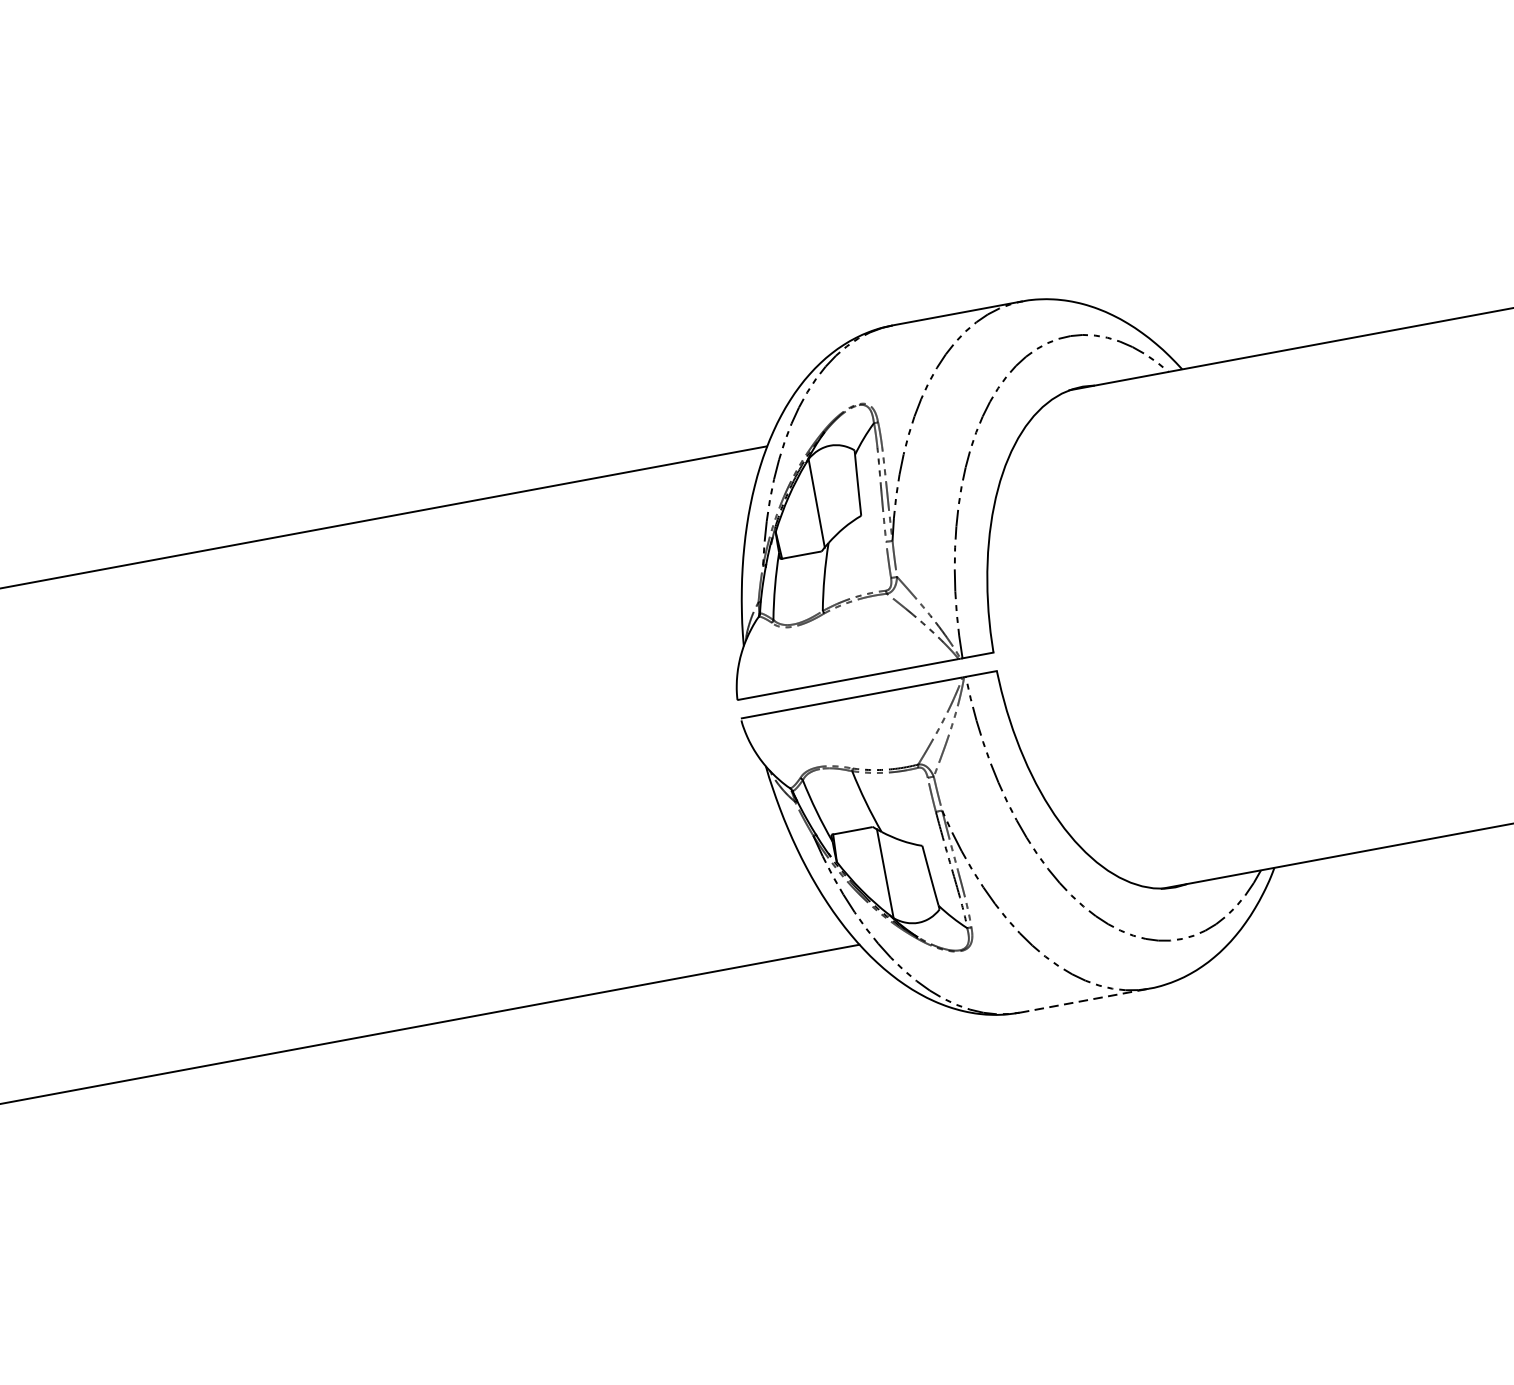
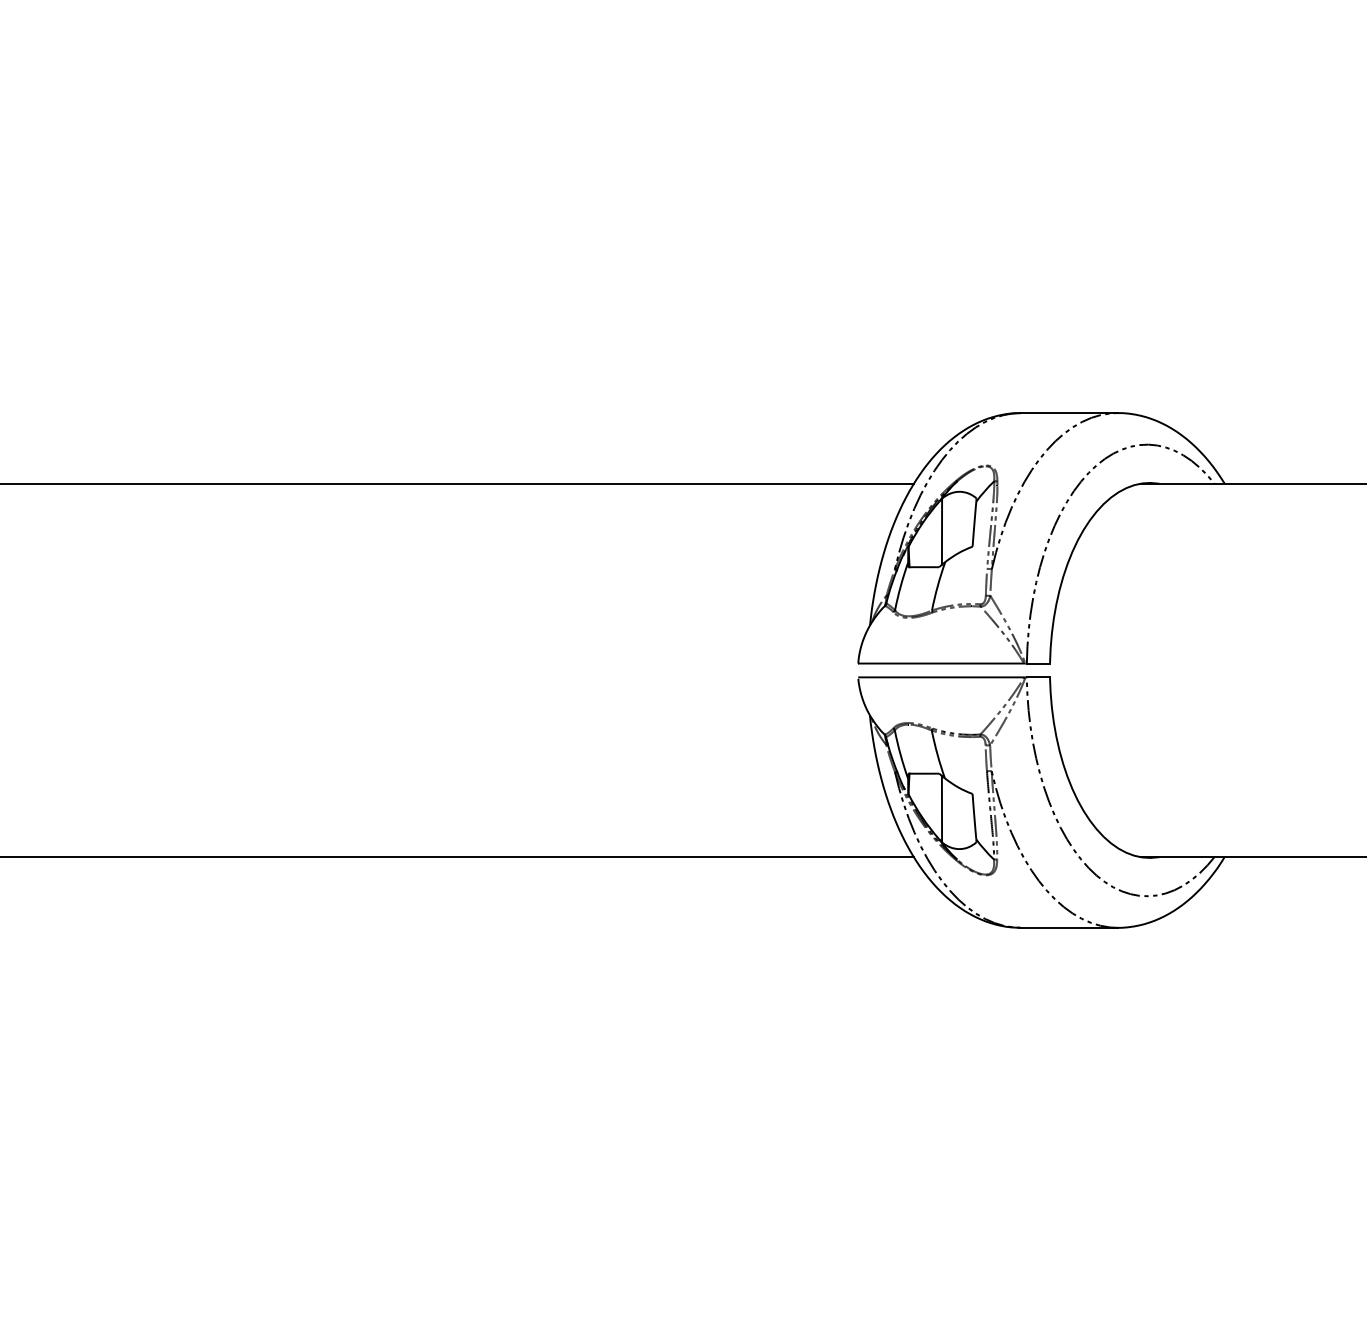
line: (1084, 1000) -> (1069, 927), dashed -> solid

